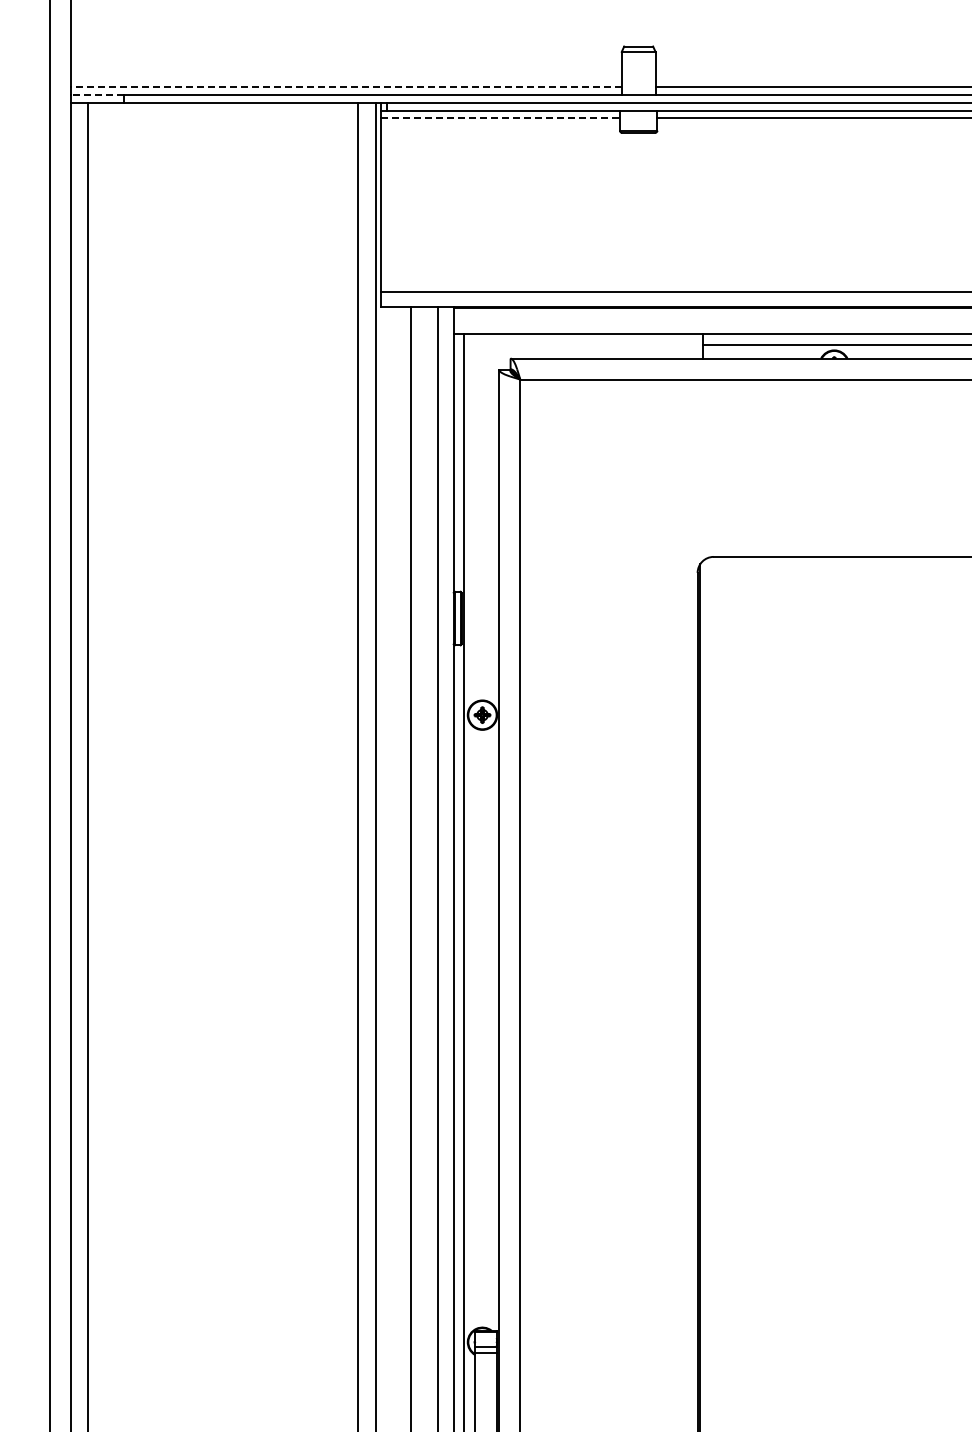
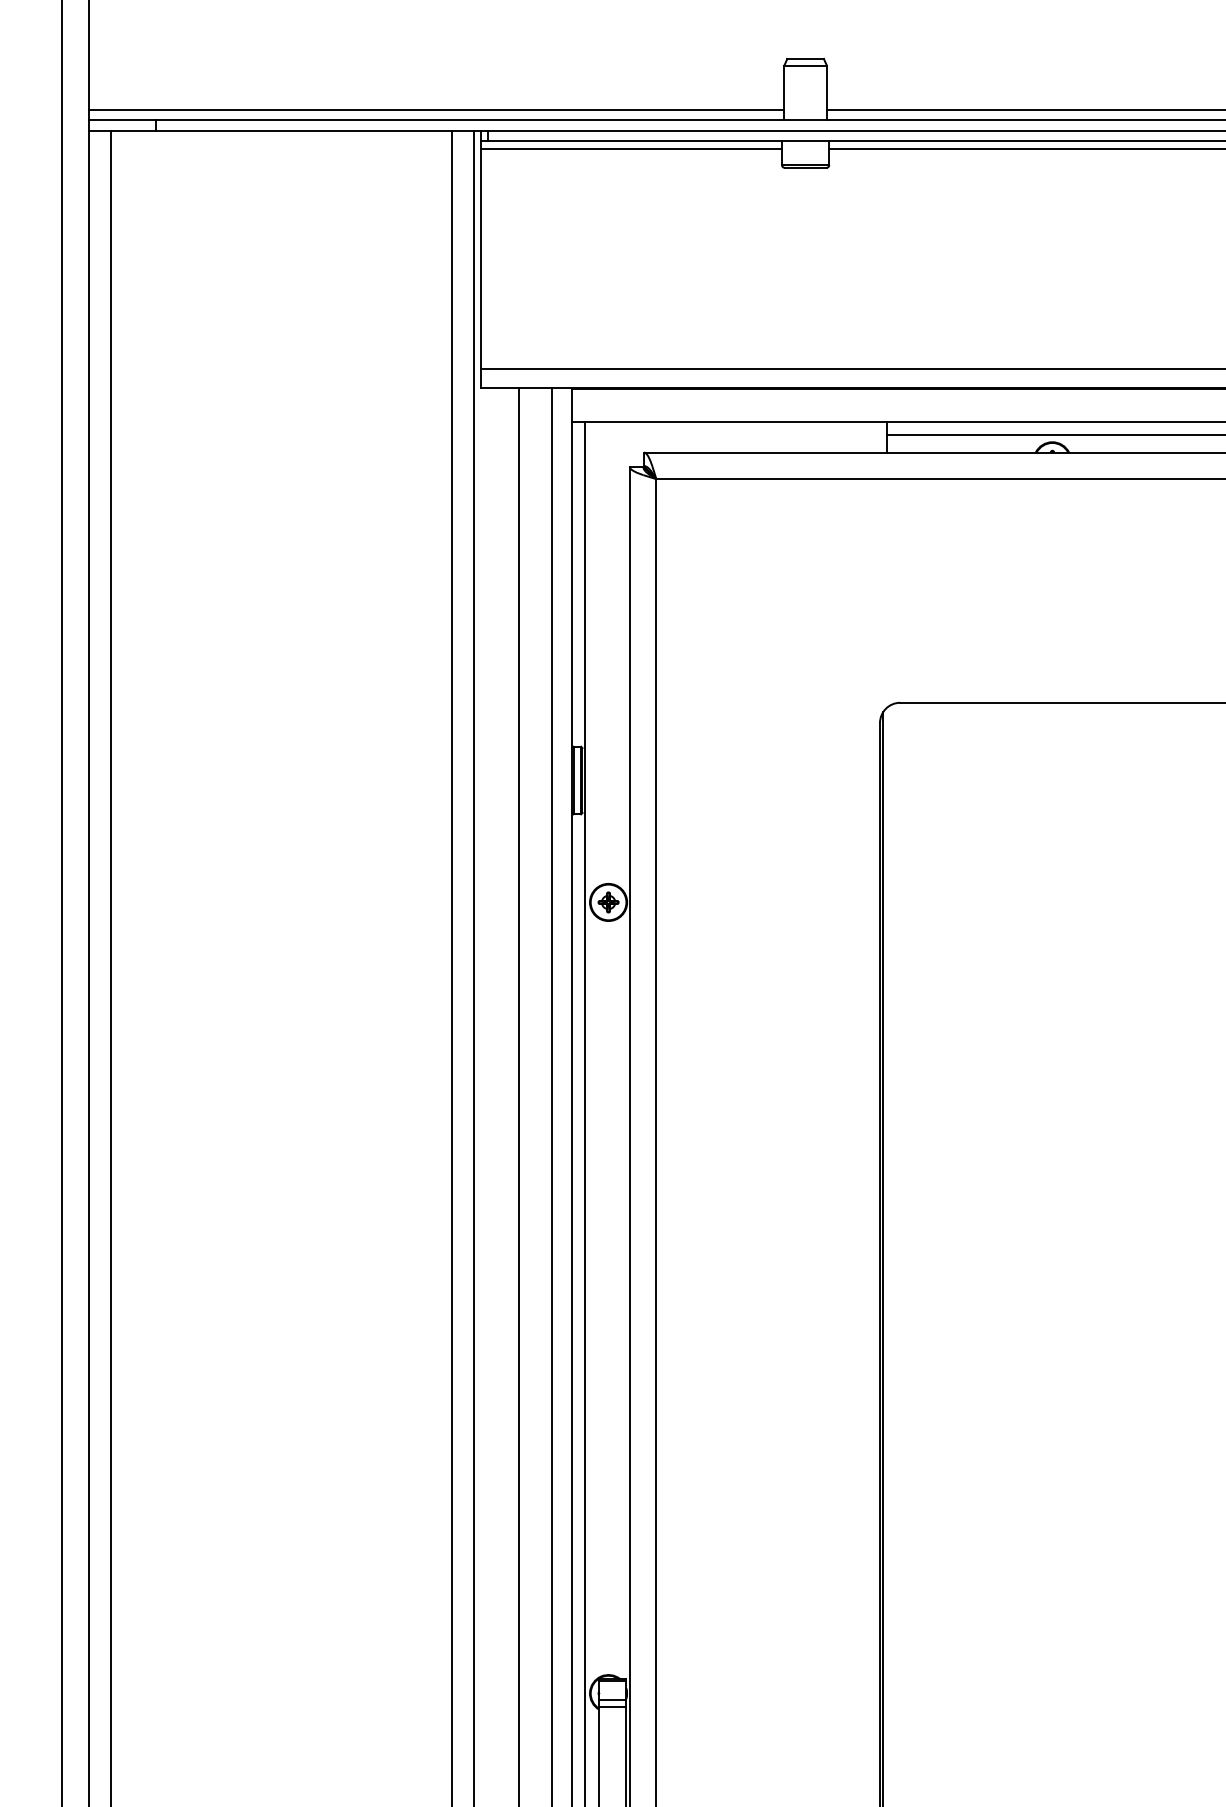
line: (346, 87) -> (437, 110), dashed -> solid
line: (97, 95) -> (122, 120), dashed -> solid
line: (501, 118) -> (632, 149), dashed -> solid

